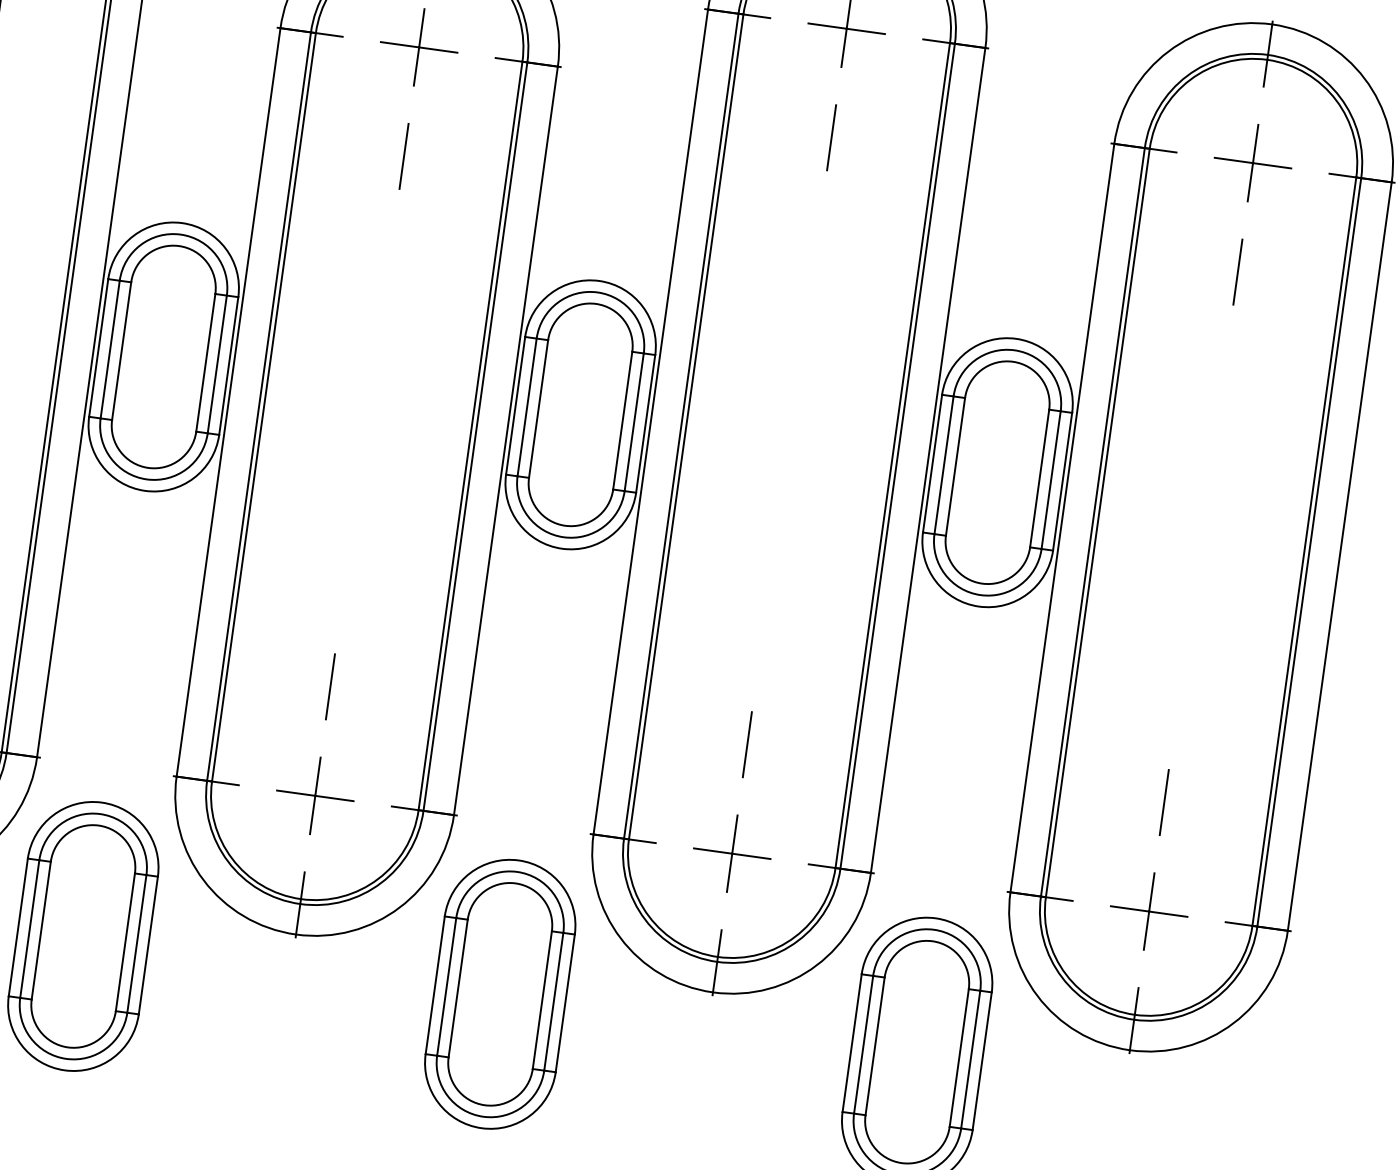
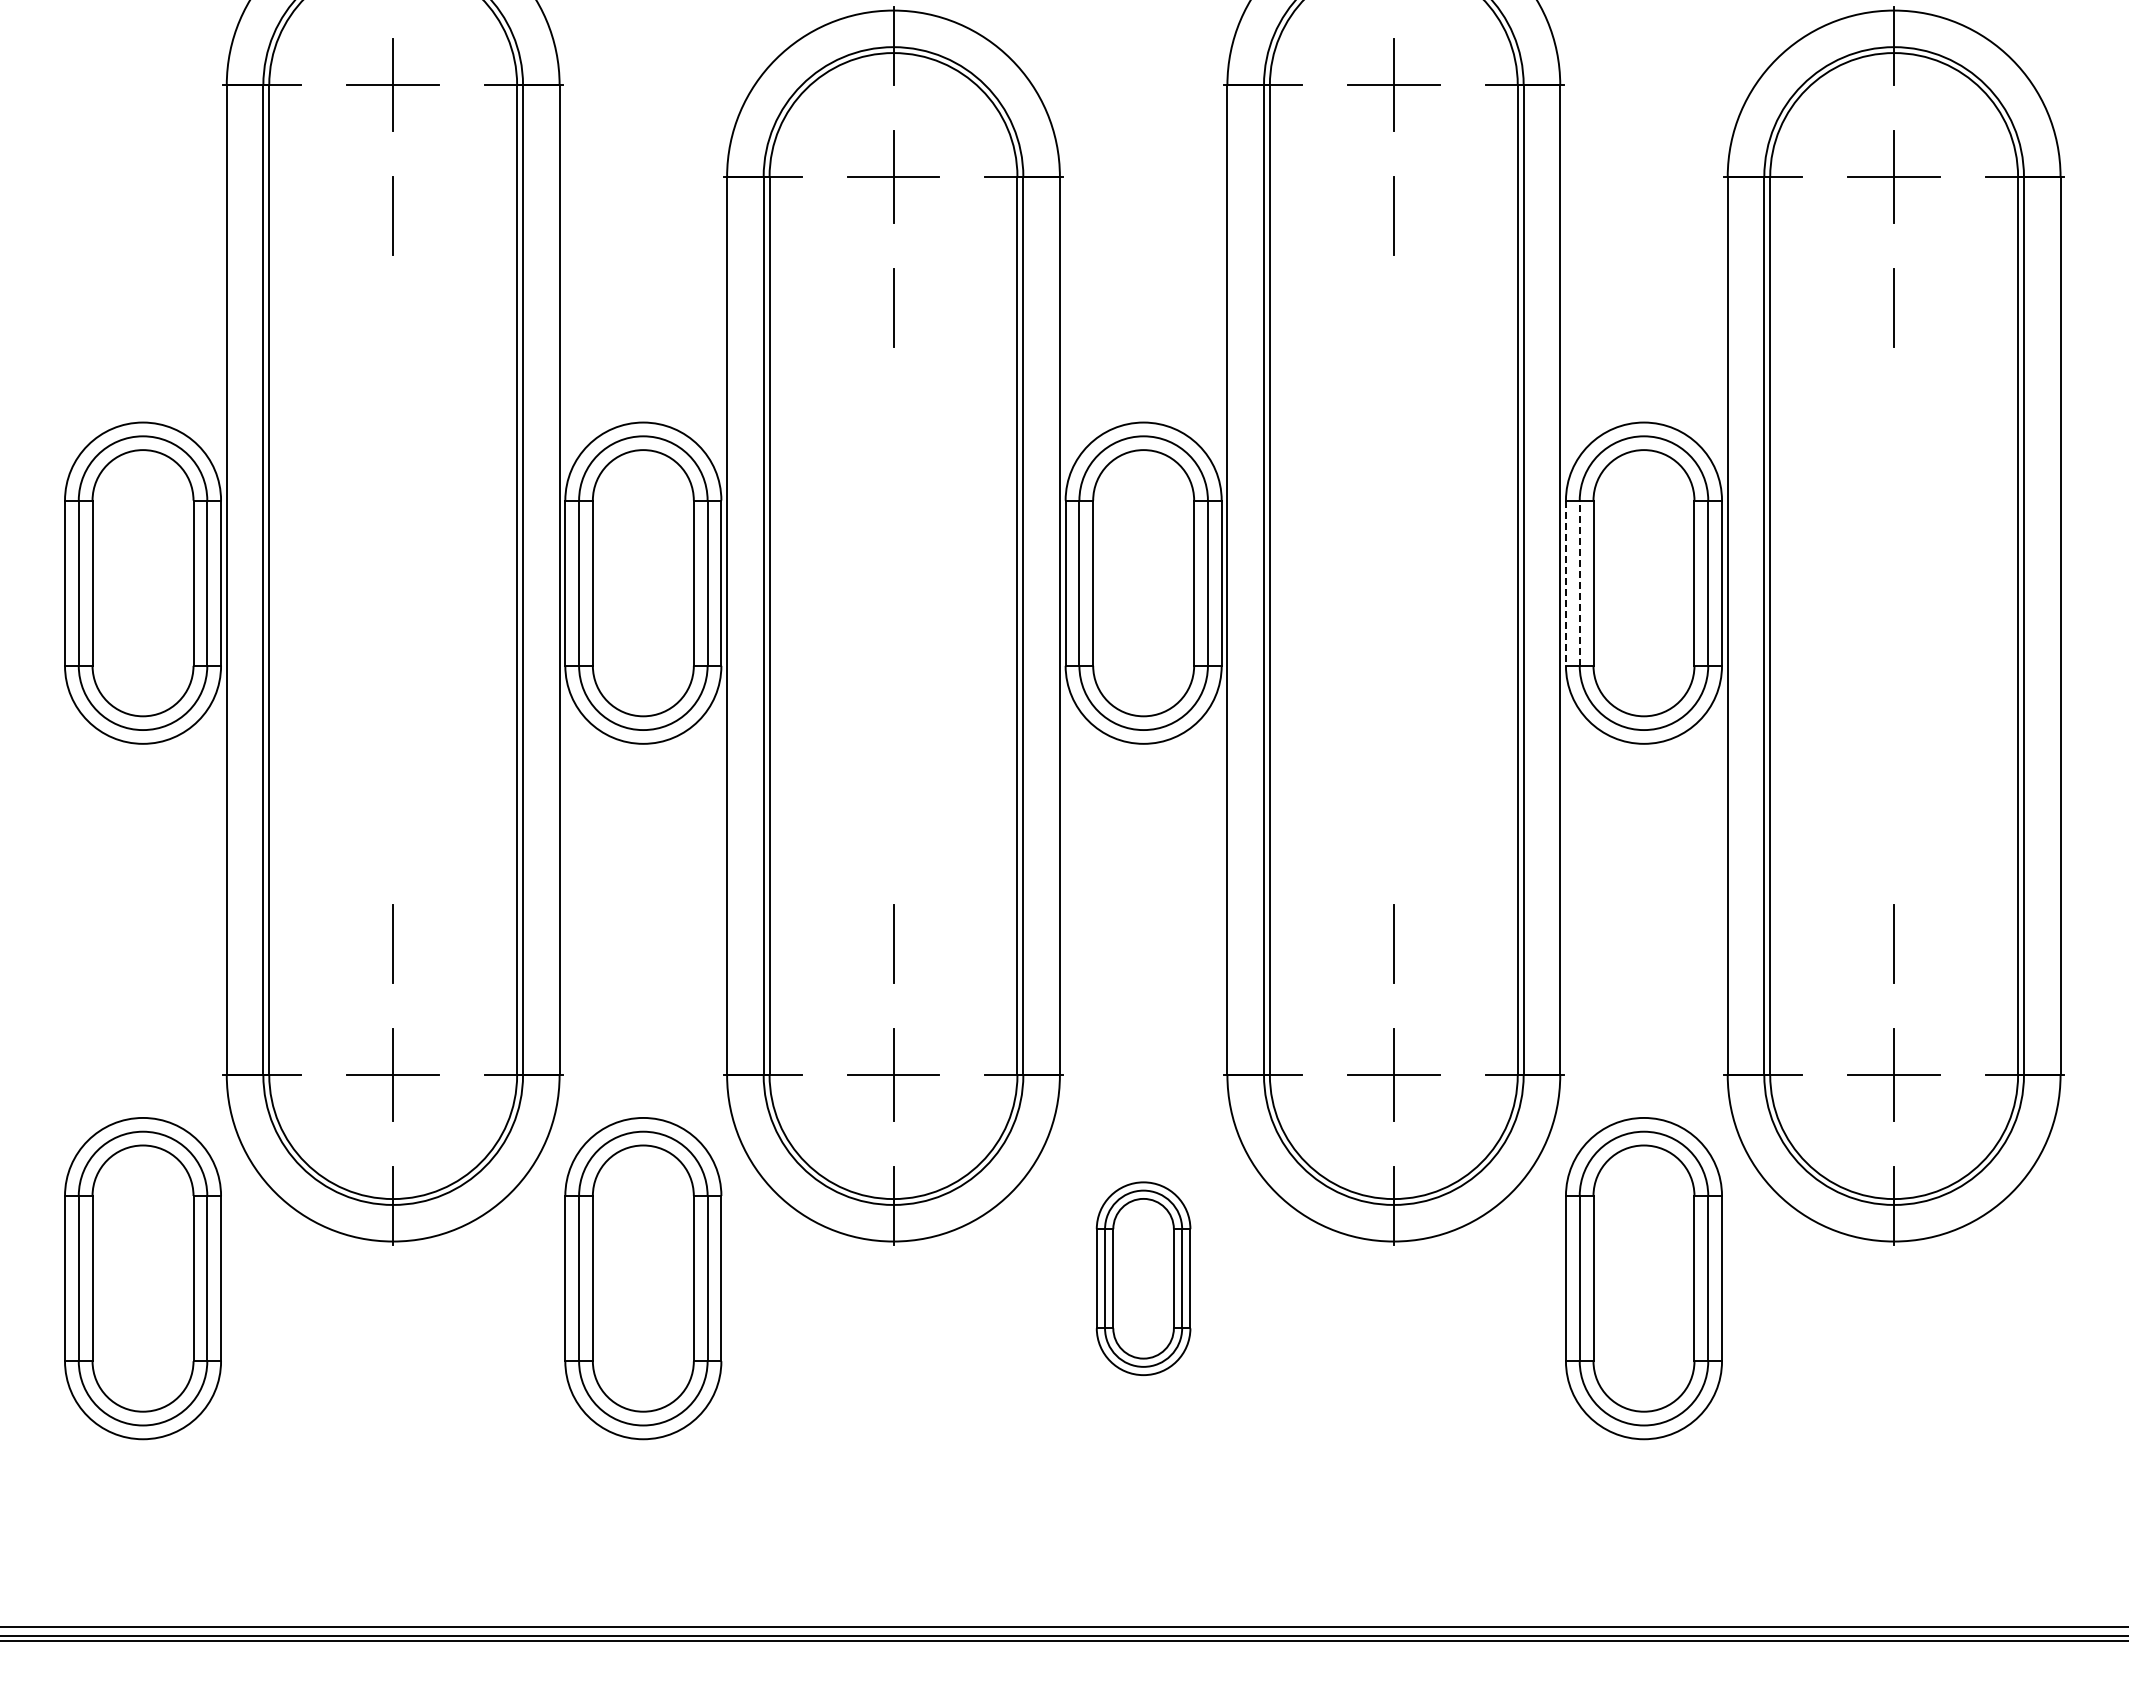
line: (932, 463) -> (1565, 583), solid -> dashed
line: (943, 465) -> (1579, 583), solid -> dashed
part: (500, 994) -> (1143, 1278), size x0.6

